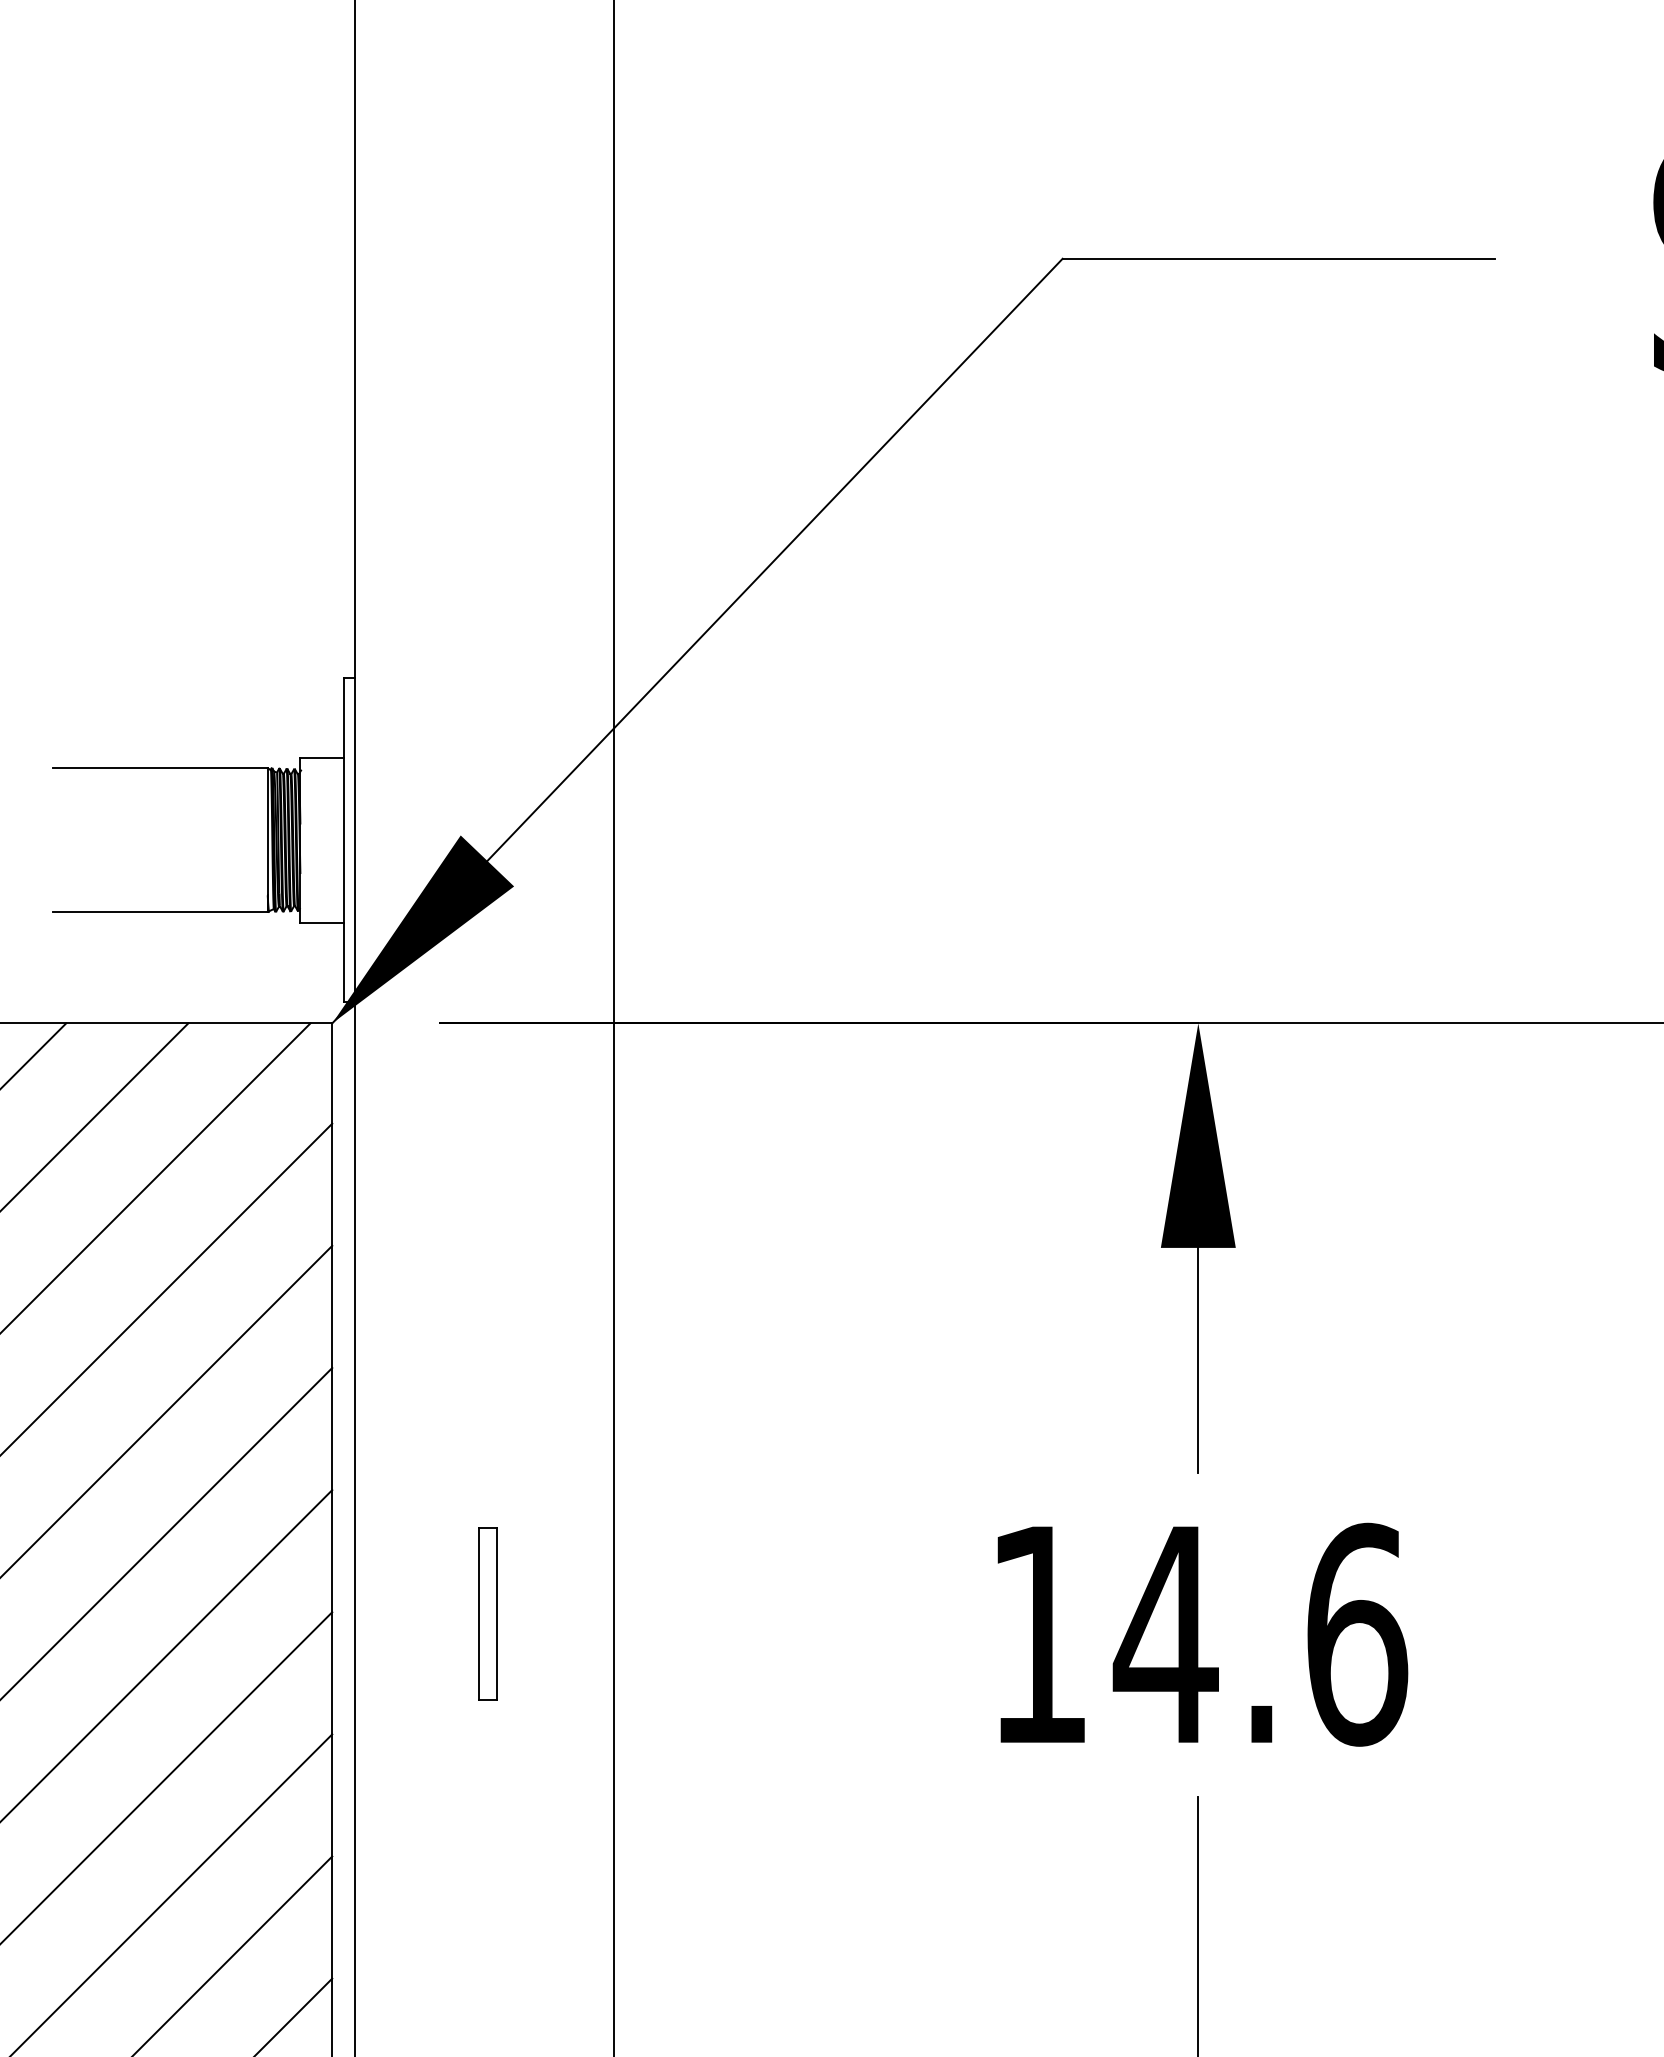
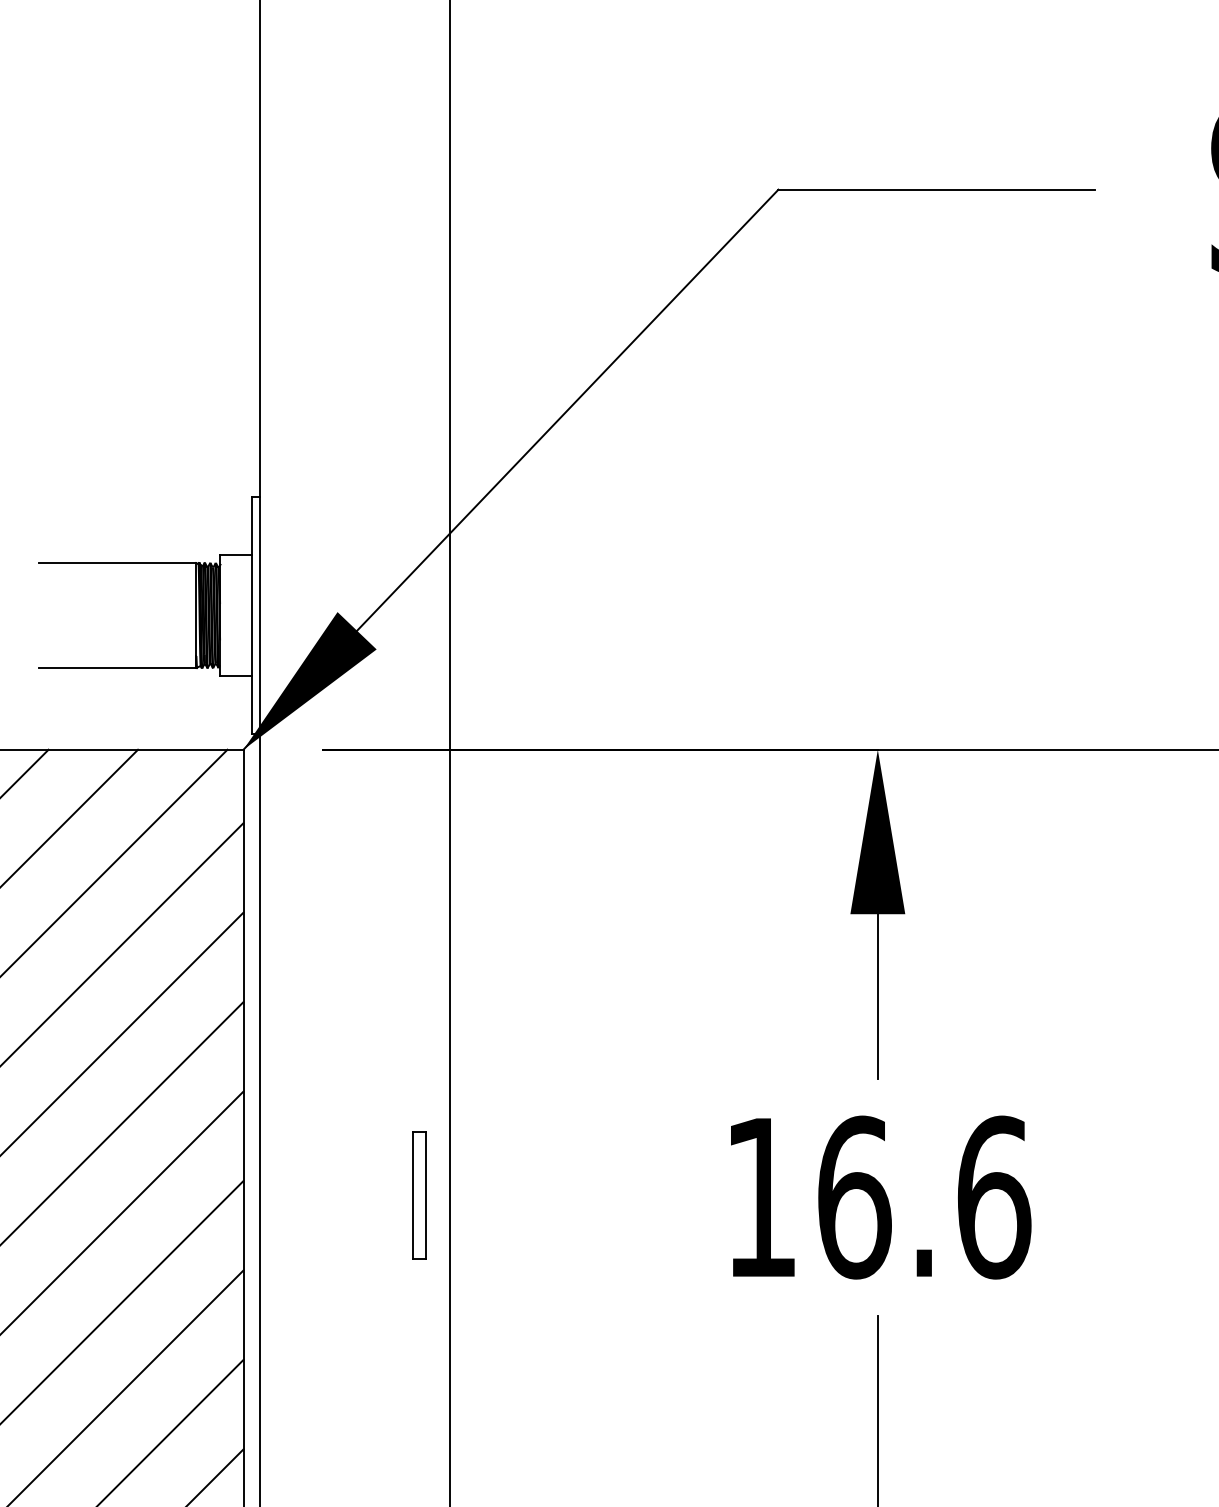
part: (487, 1614) -> (419, 1195), moved
text: (1165, 1634) -> (853, 1197), 14.6 -> 16.6

